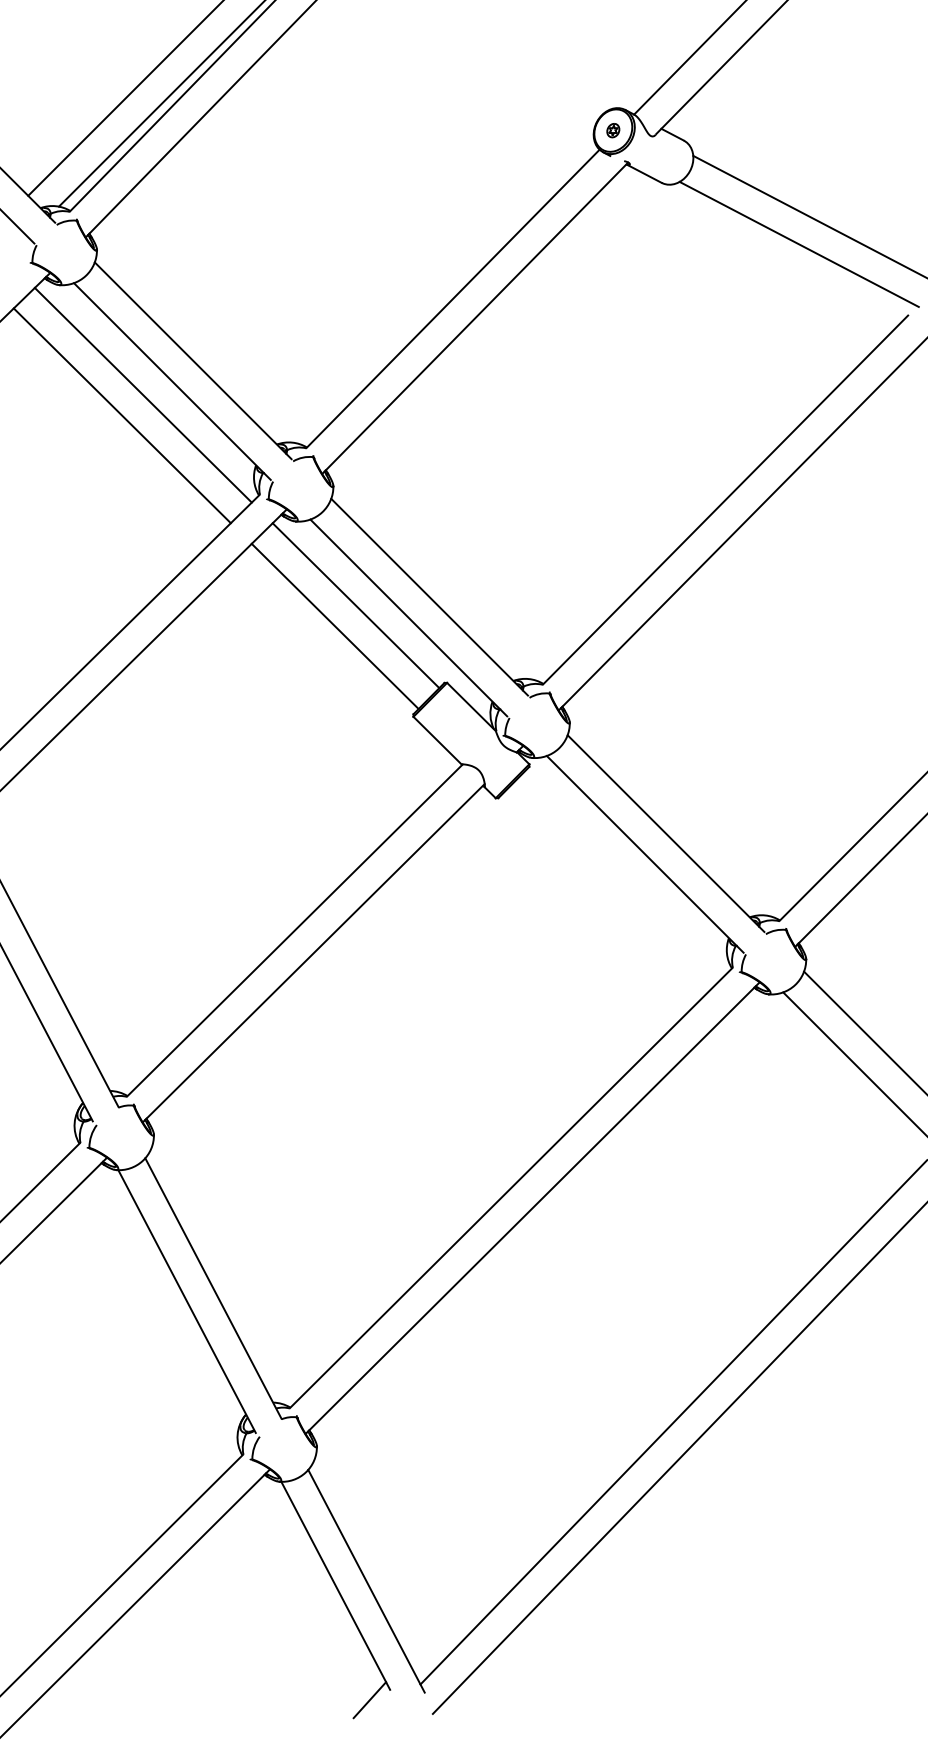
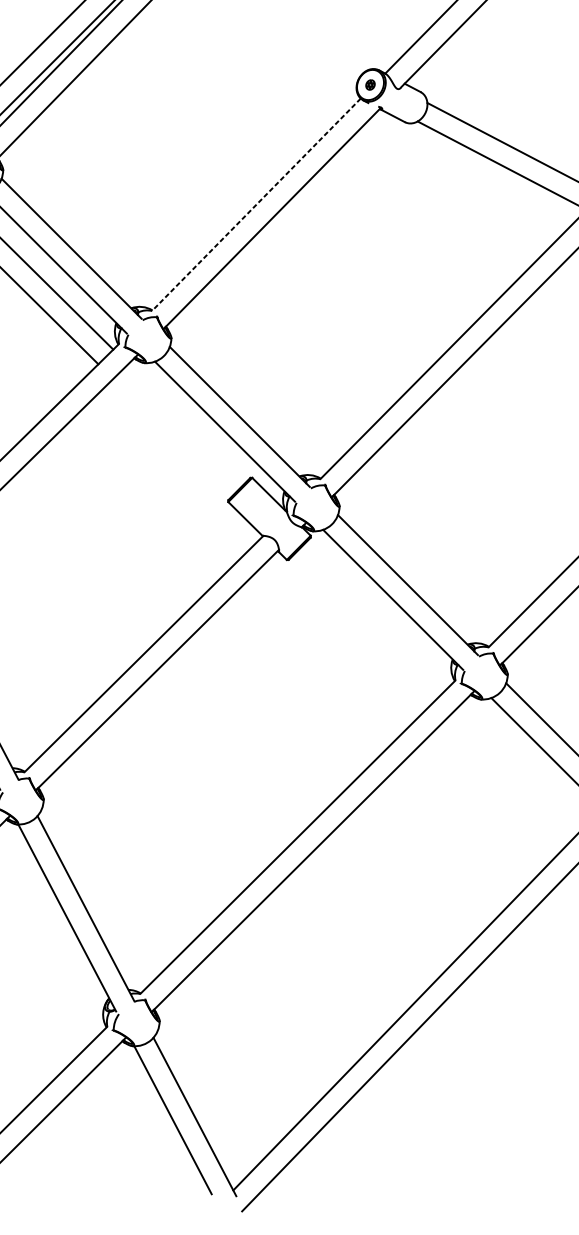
line: (452, 299) -> (256, 205), solid -> dashed
line: (355, 605) -> (187, 422), removed
line: (334, 626) -> (172, 437), removed
line: (369, 1700) -> (197, 1201), removed

